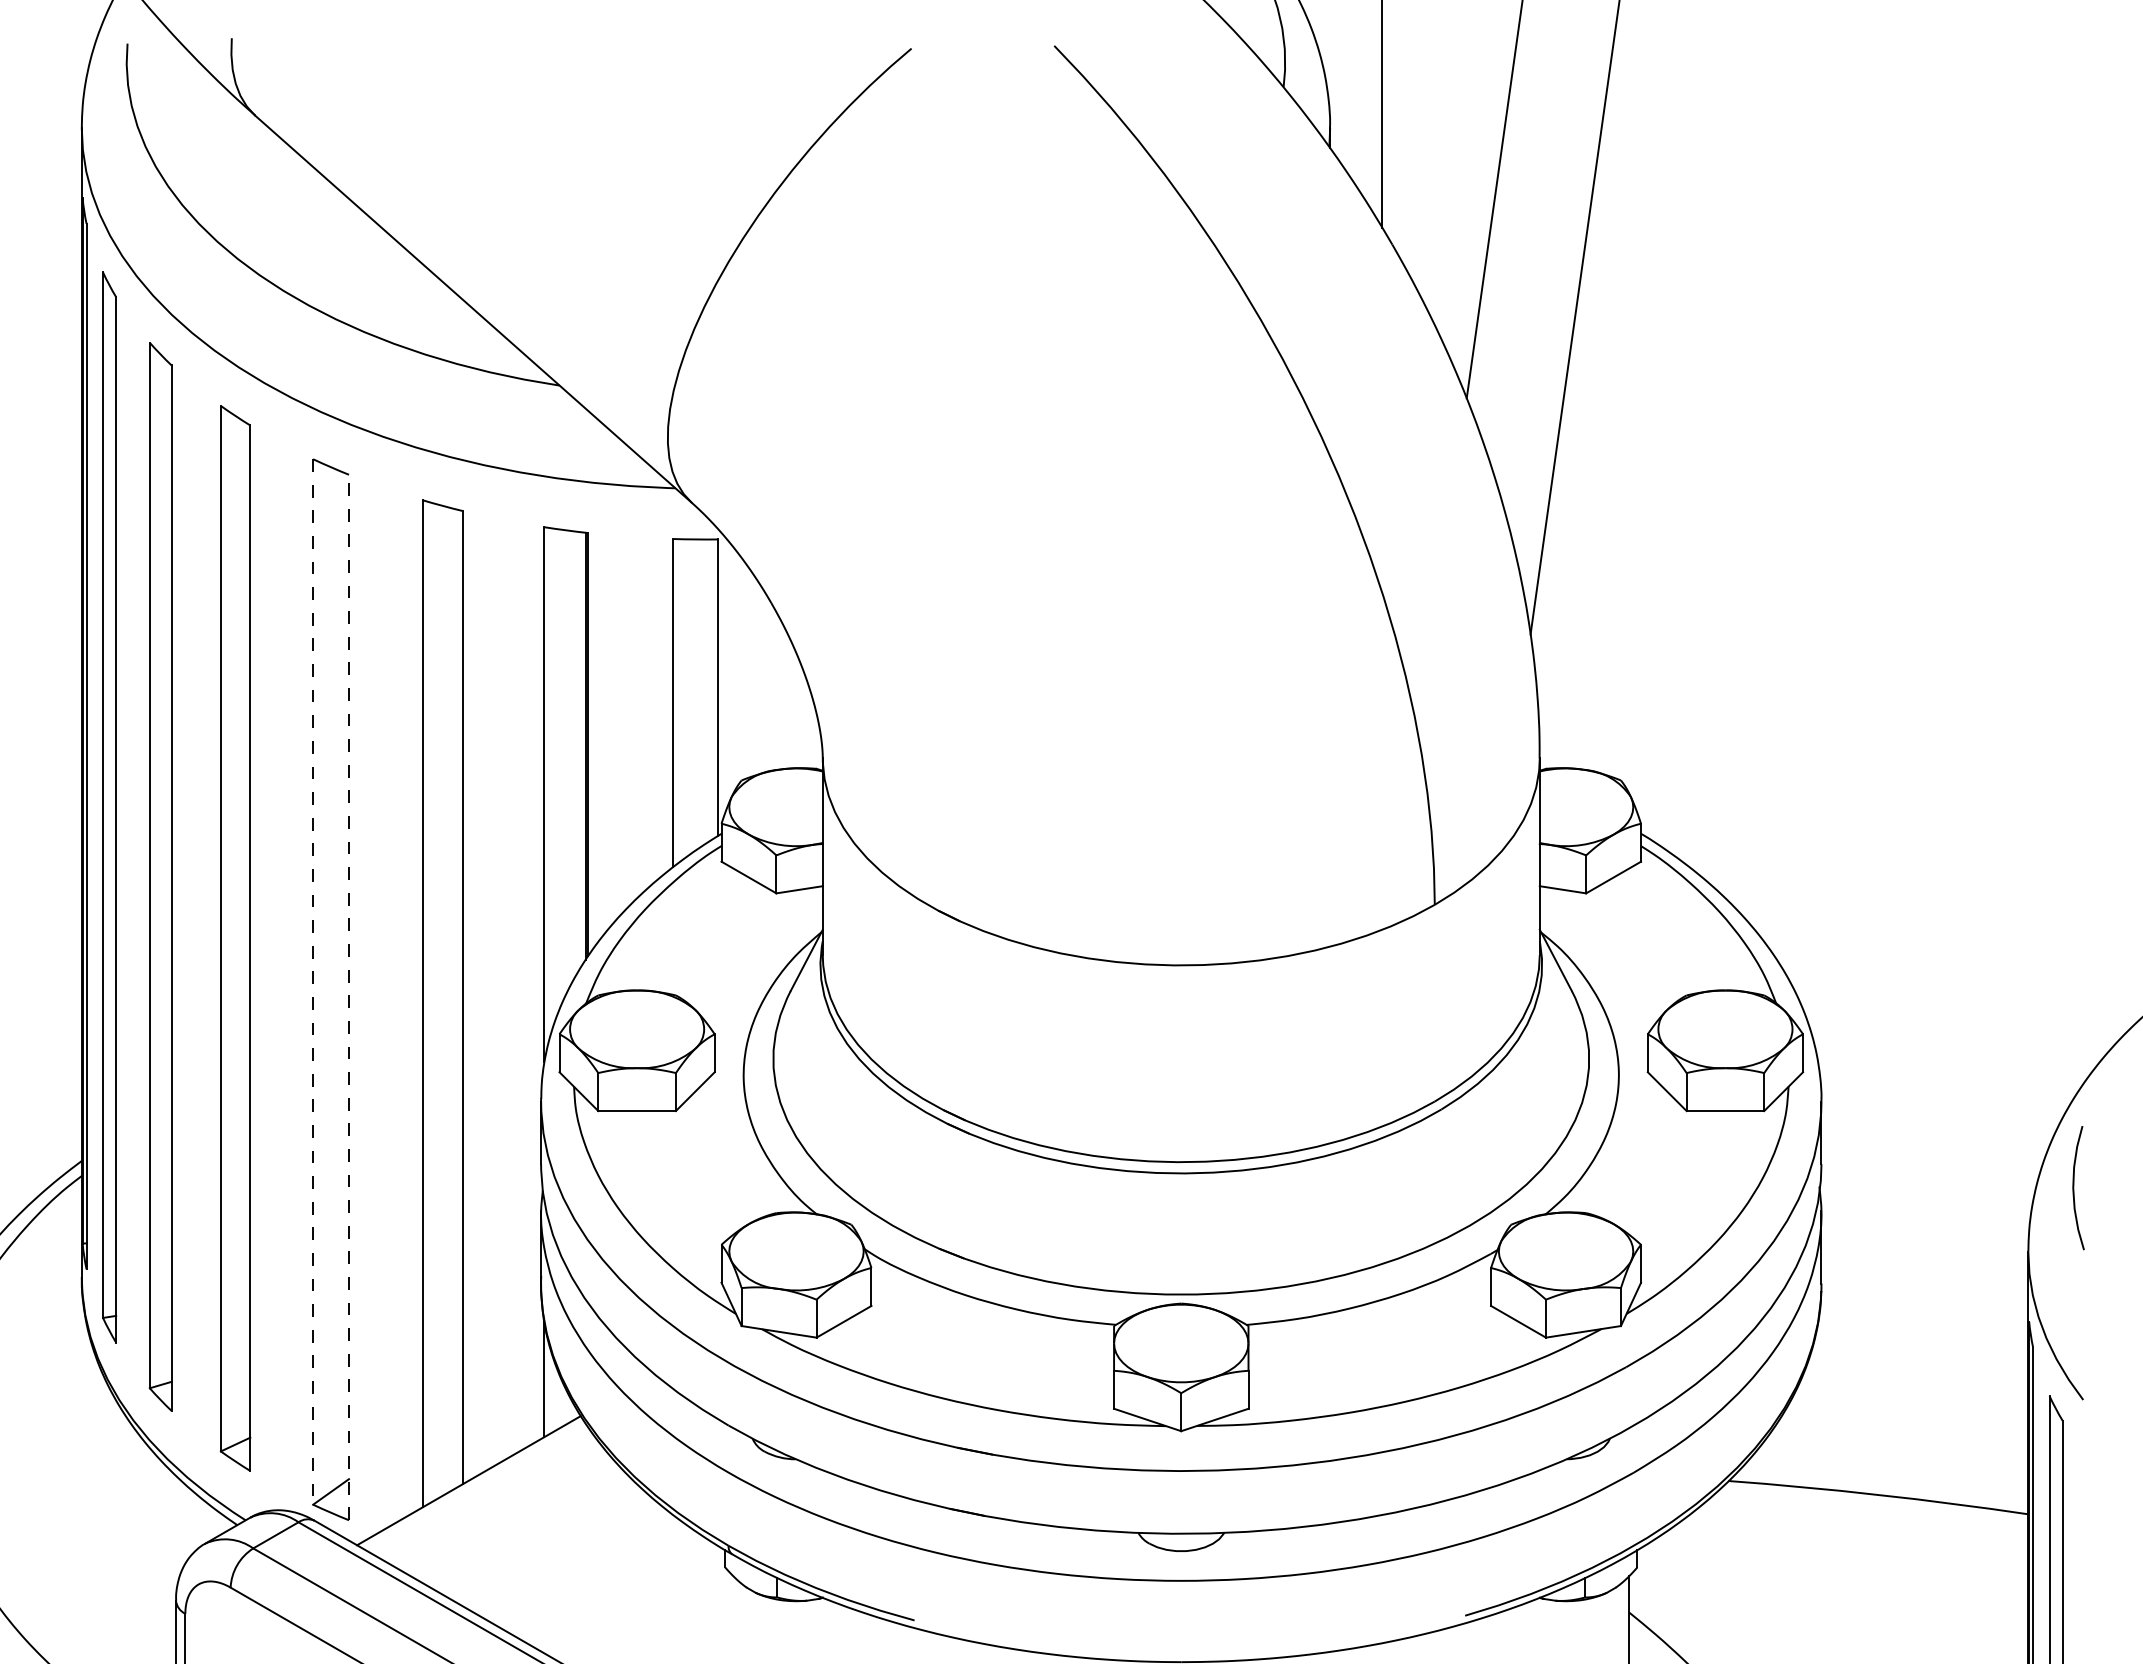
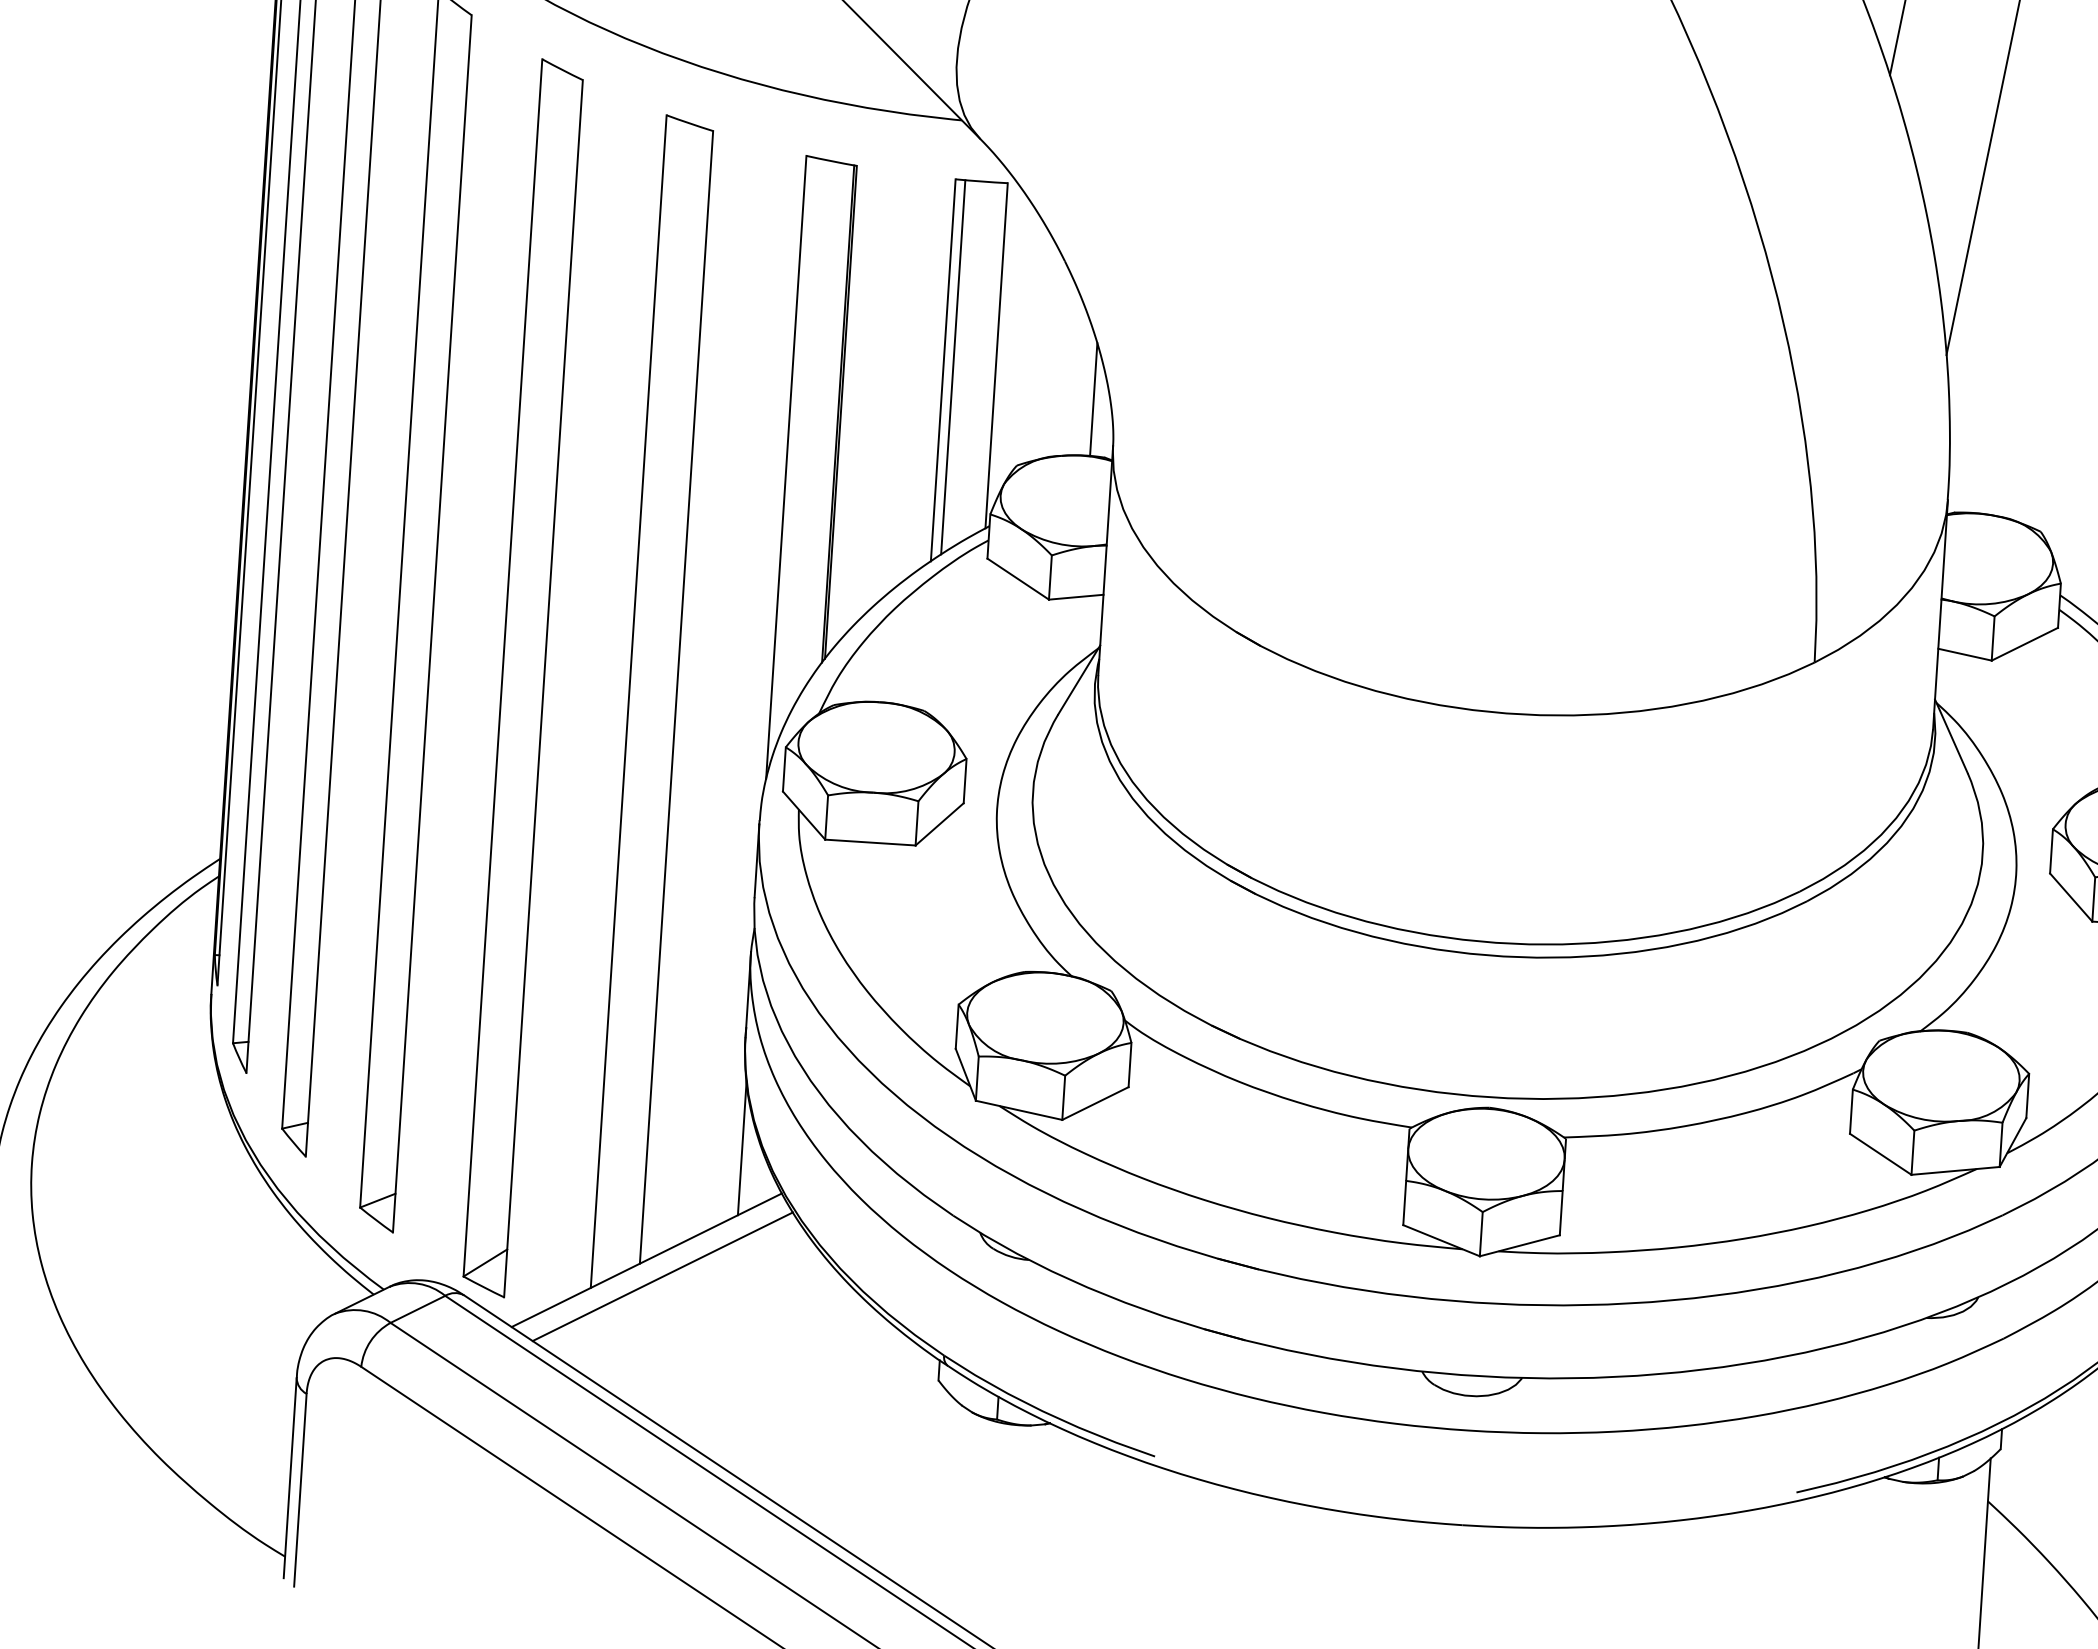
line: (681, 699) -> (953, 366), added
line: (803, 719) -> (1093, 399), added
line: (313, 981) -> (503, 667), dashed -> solid
line: (348, 997) -> (542, 688), dashed -> solid
line: (483, 1493) -> (662, 1276), added

